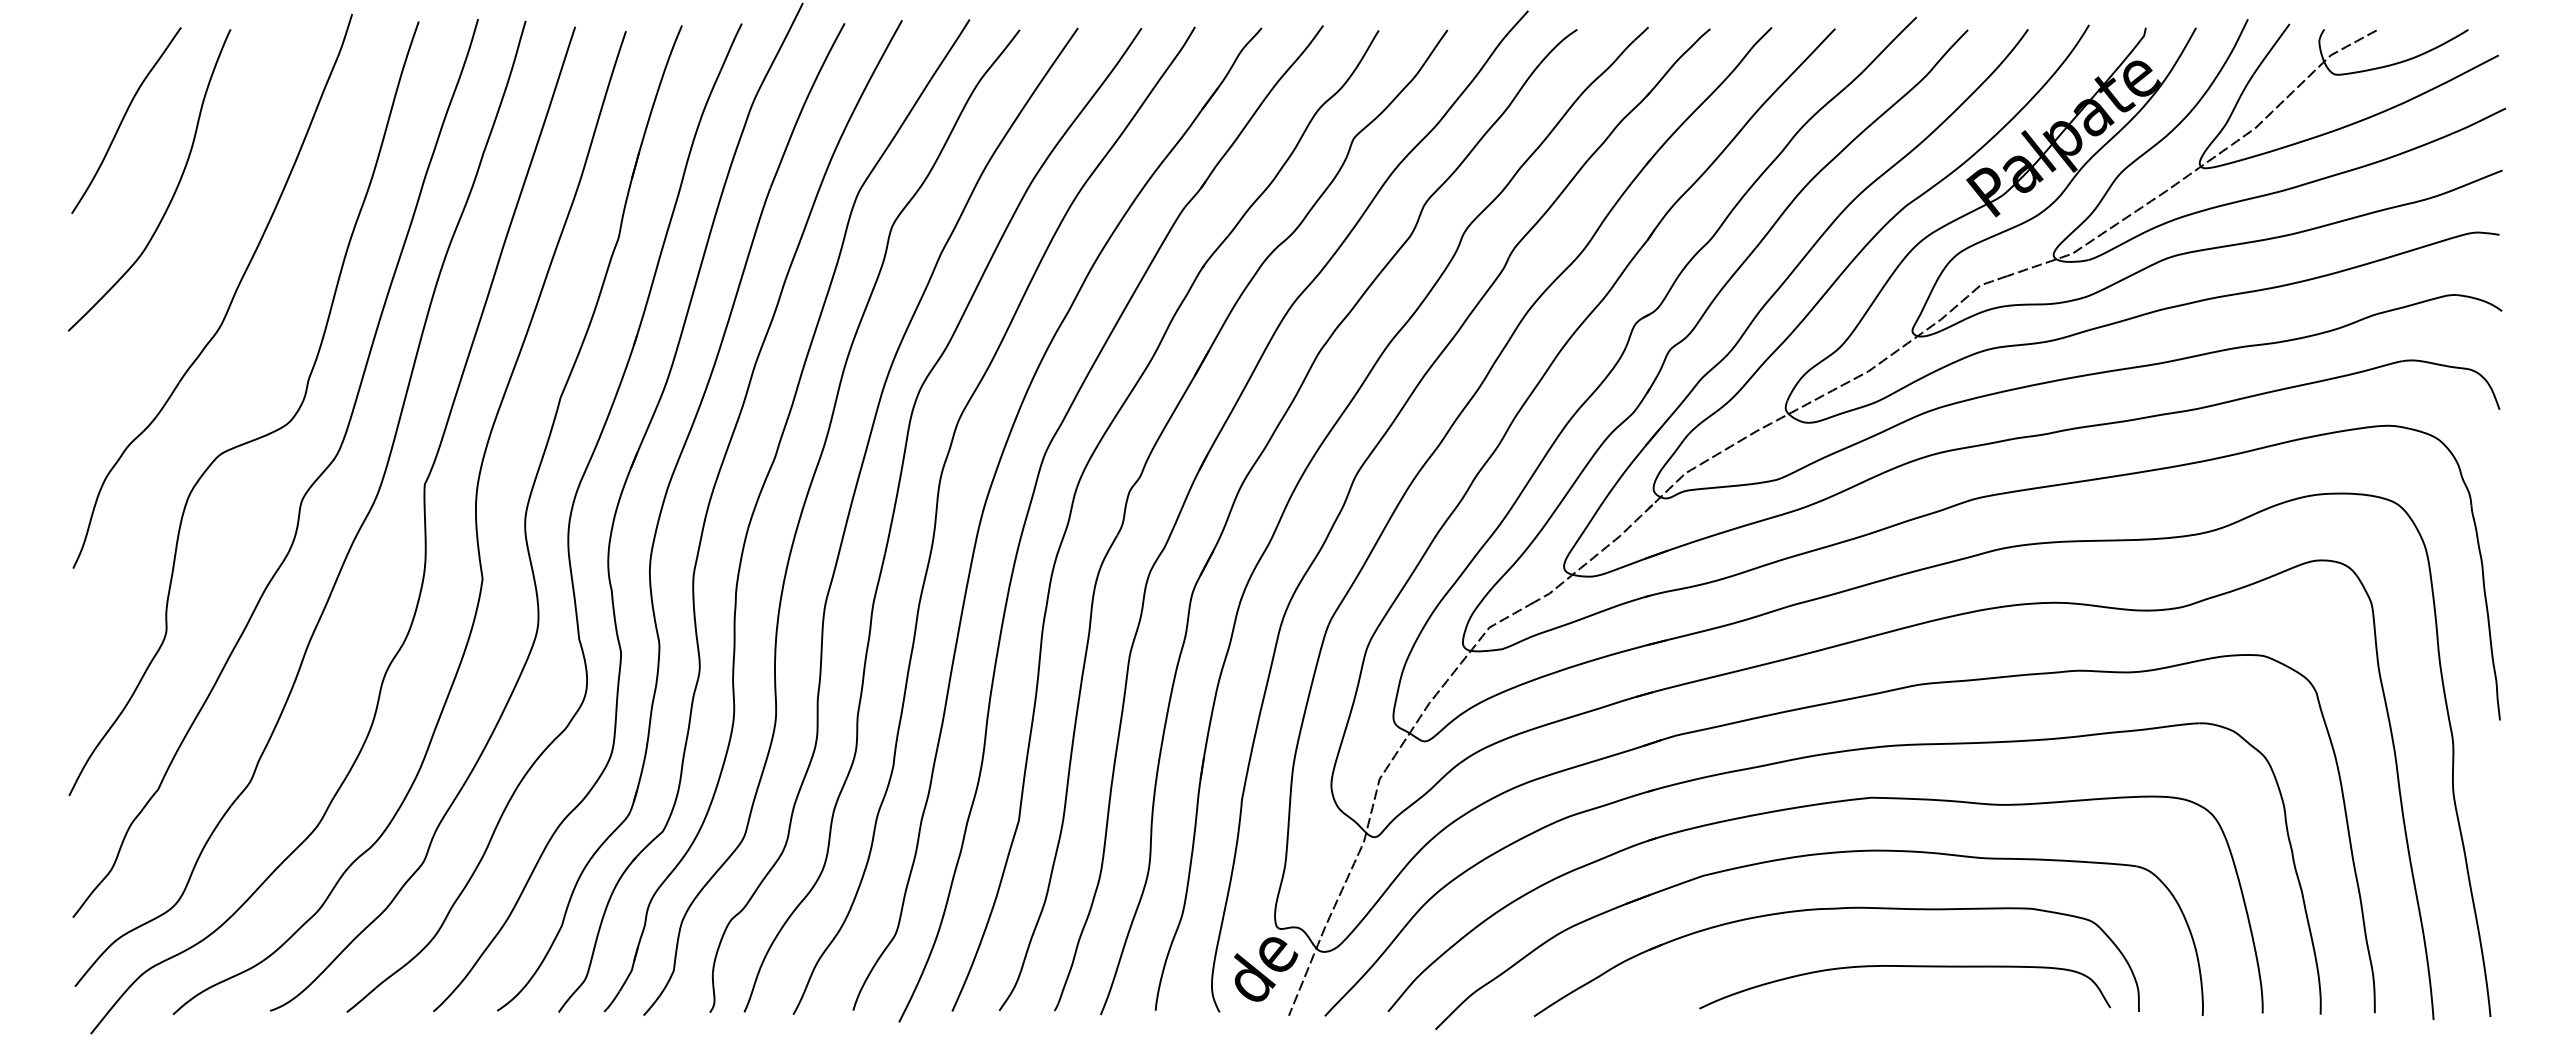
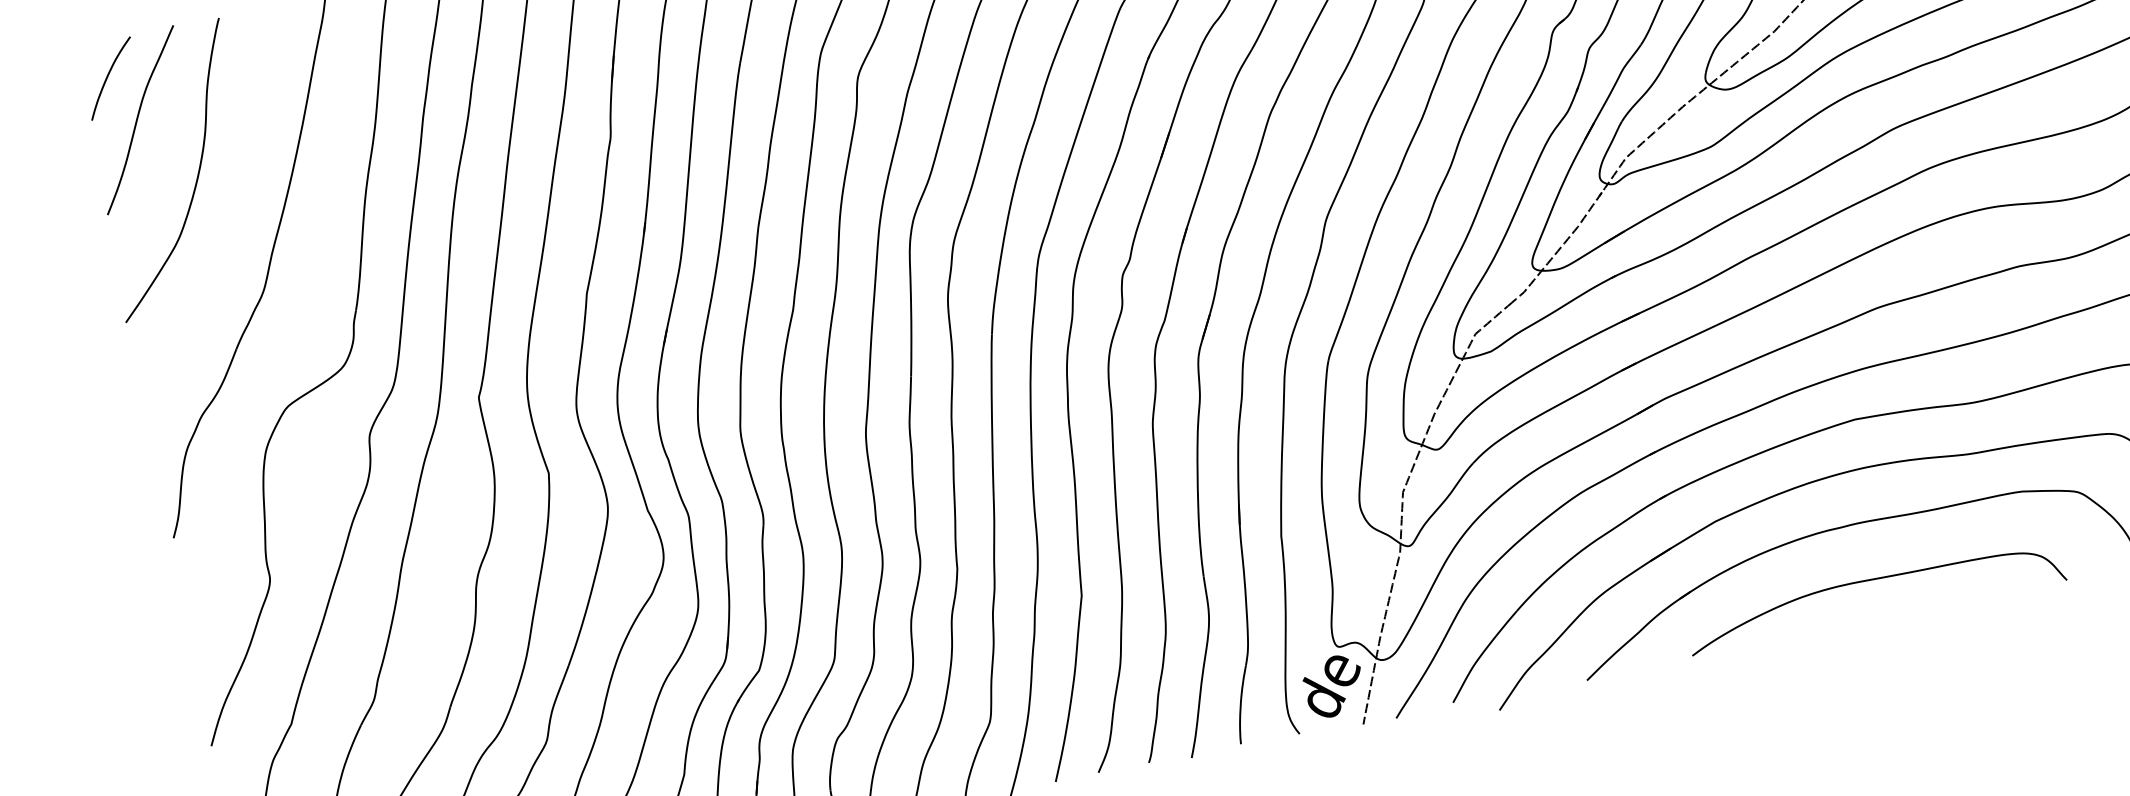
curve: (101, 68) -> (108, 77), added
curve: (1909, 967) -> (1876, 580), moved

